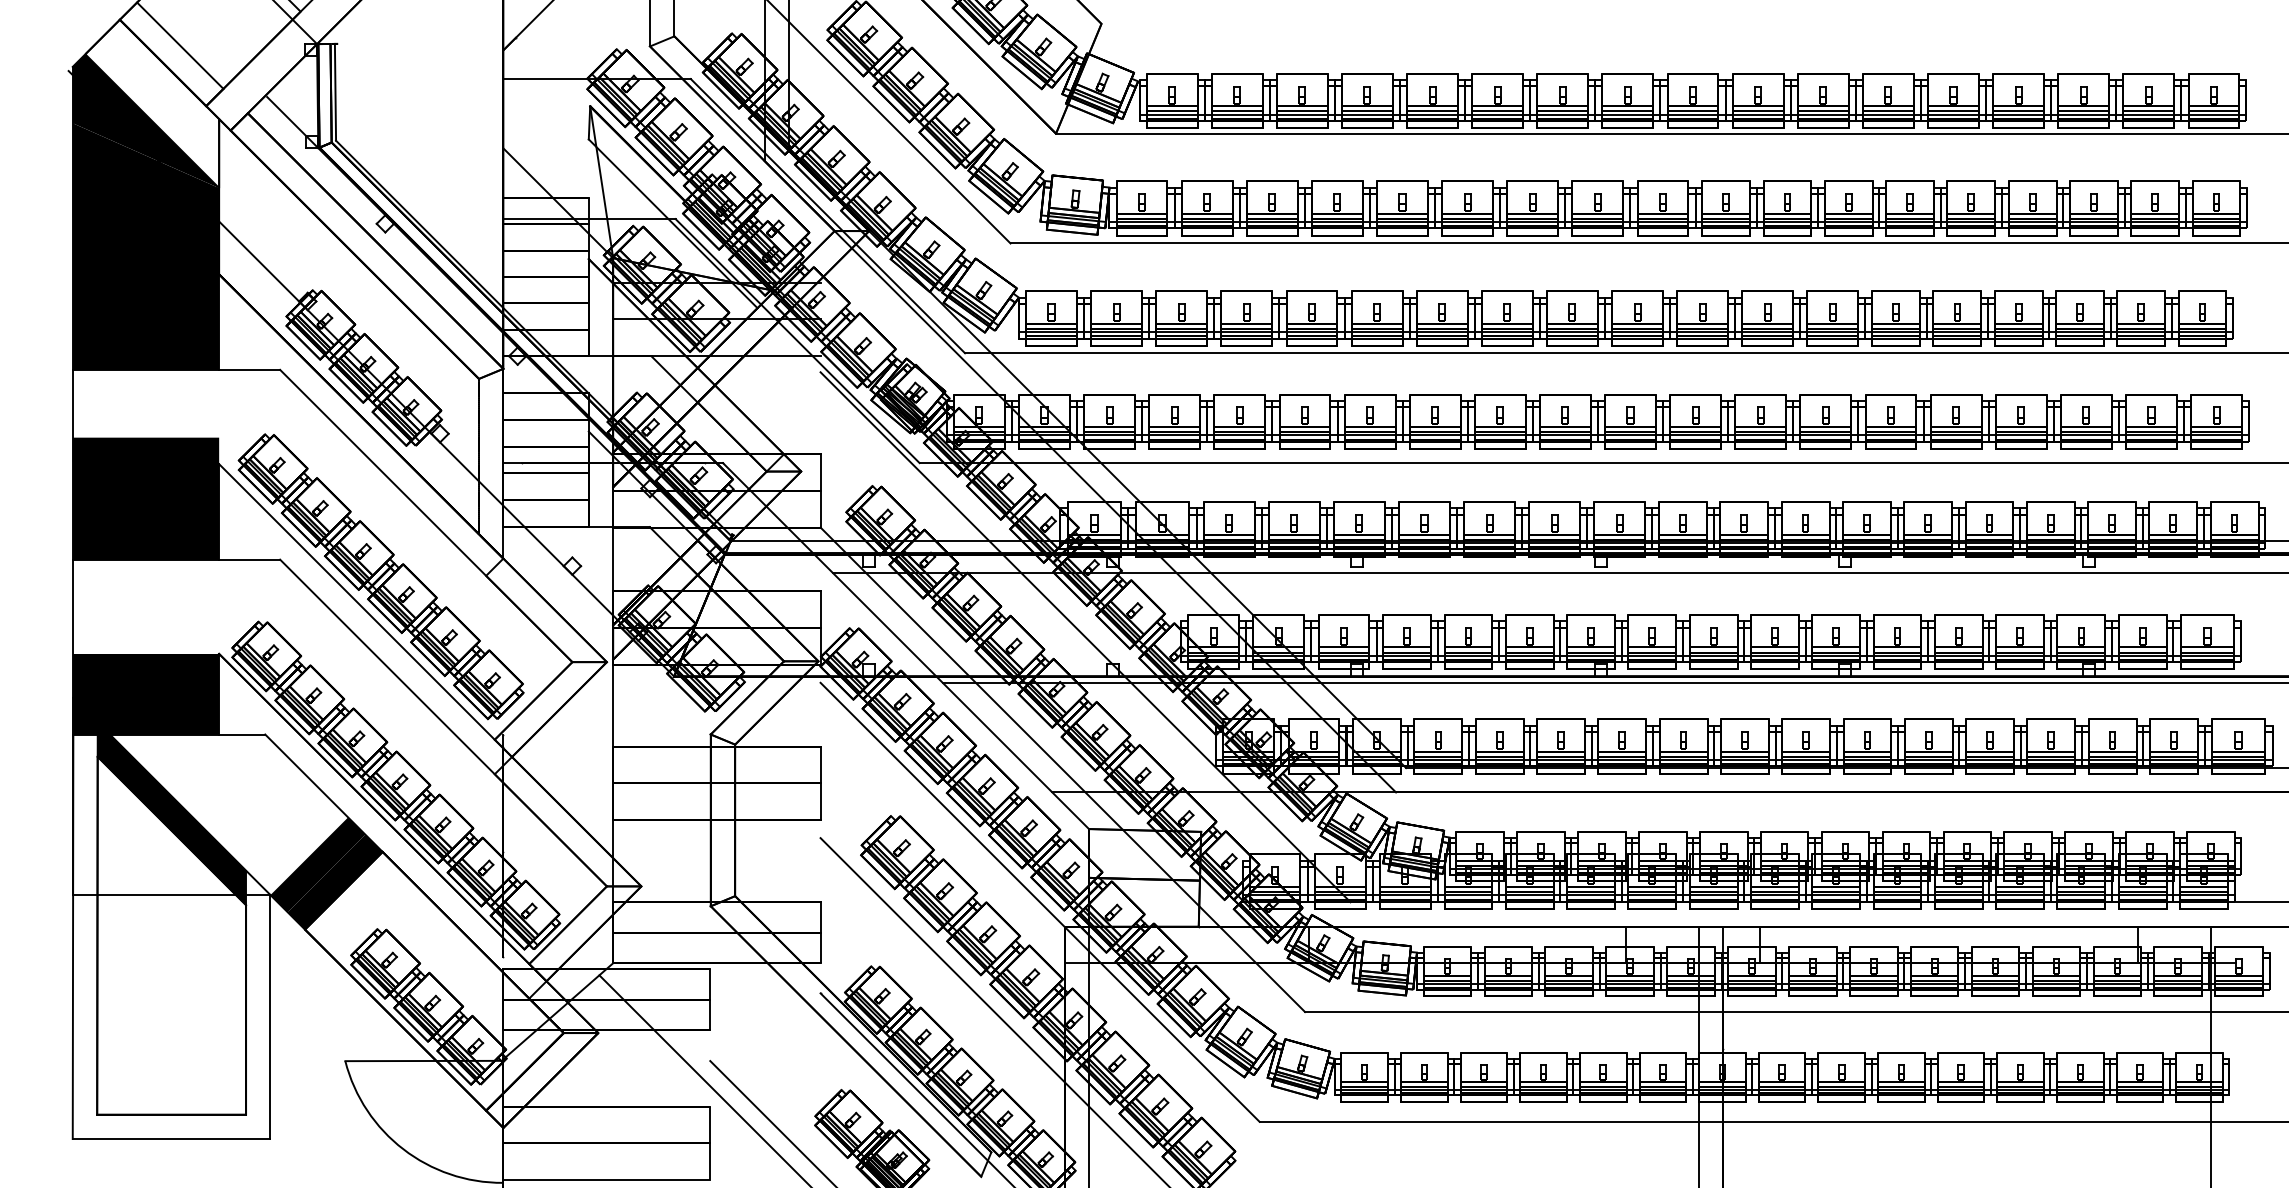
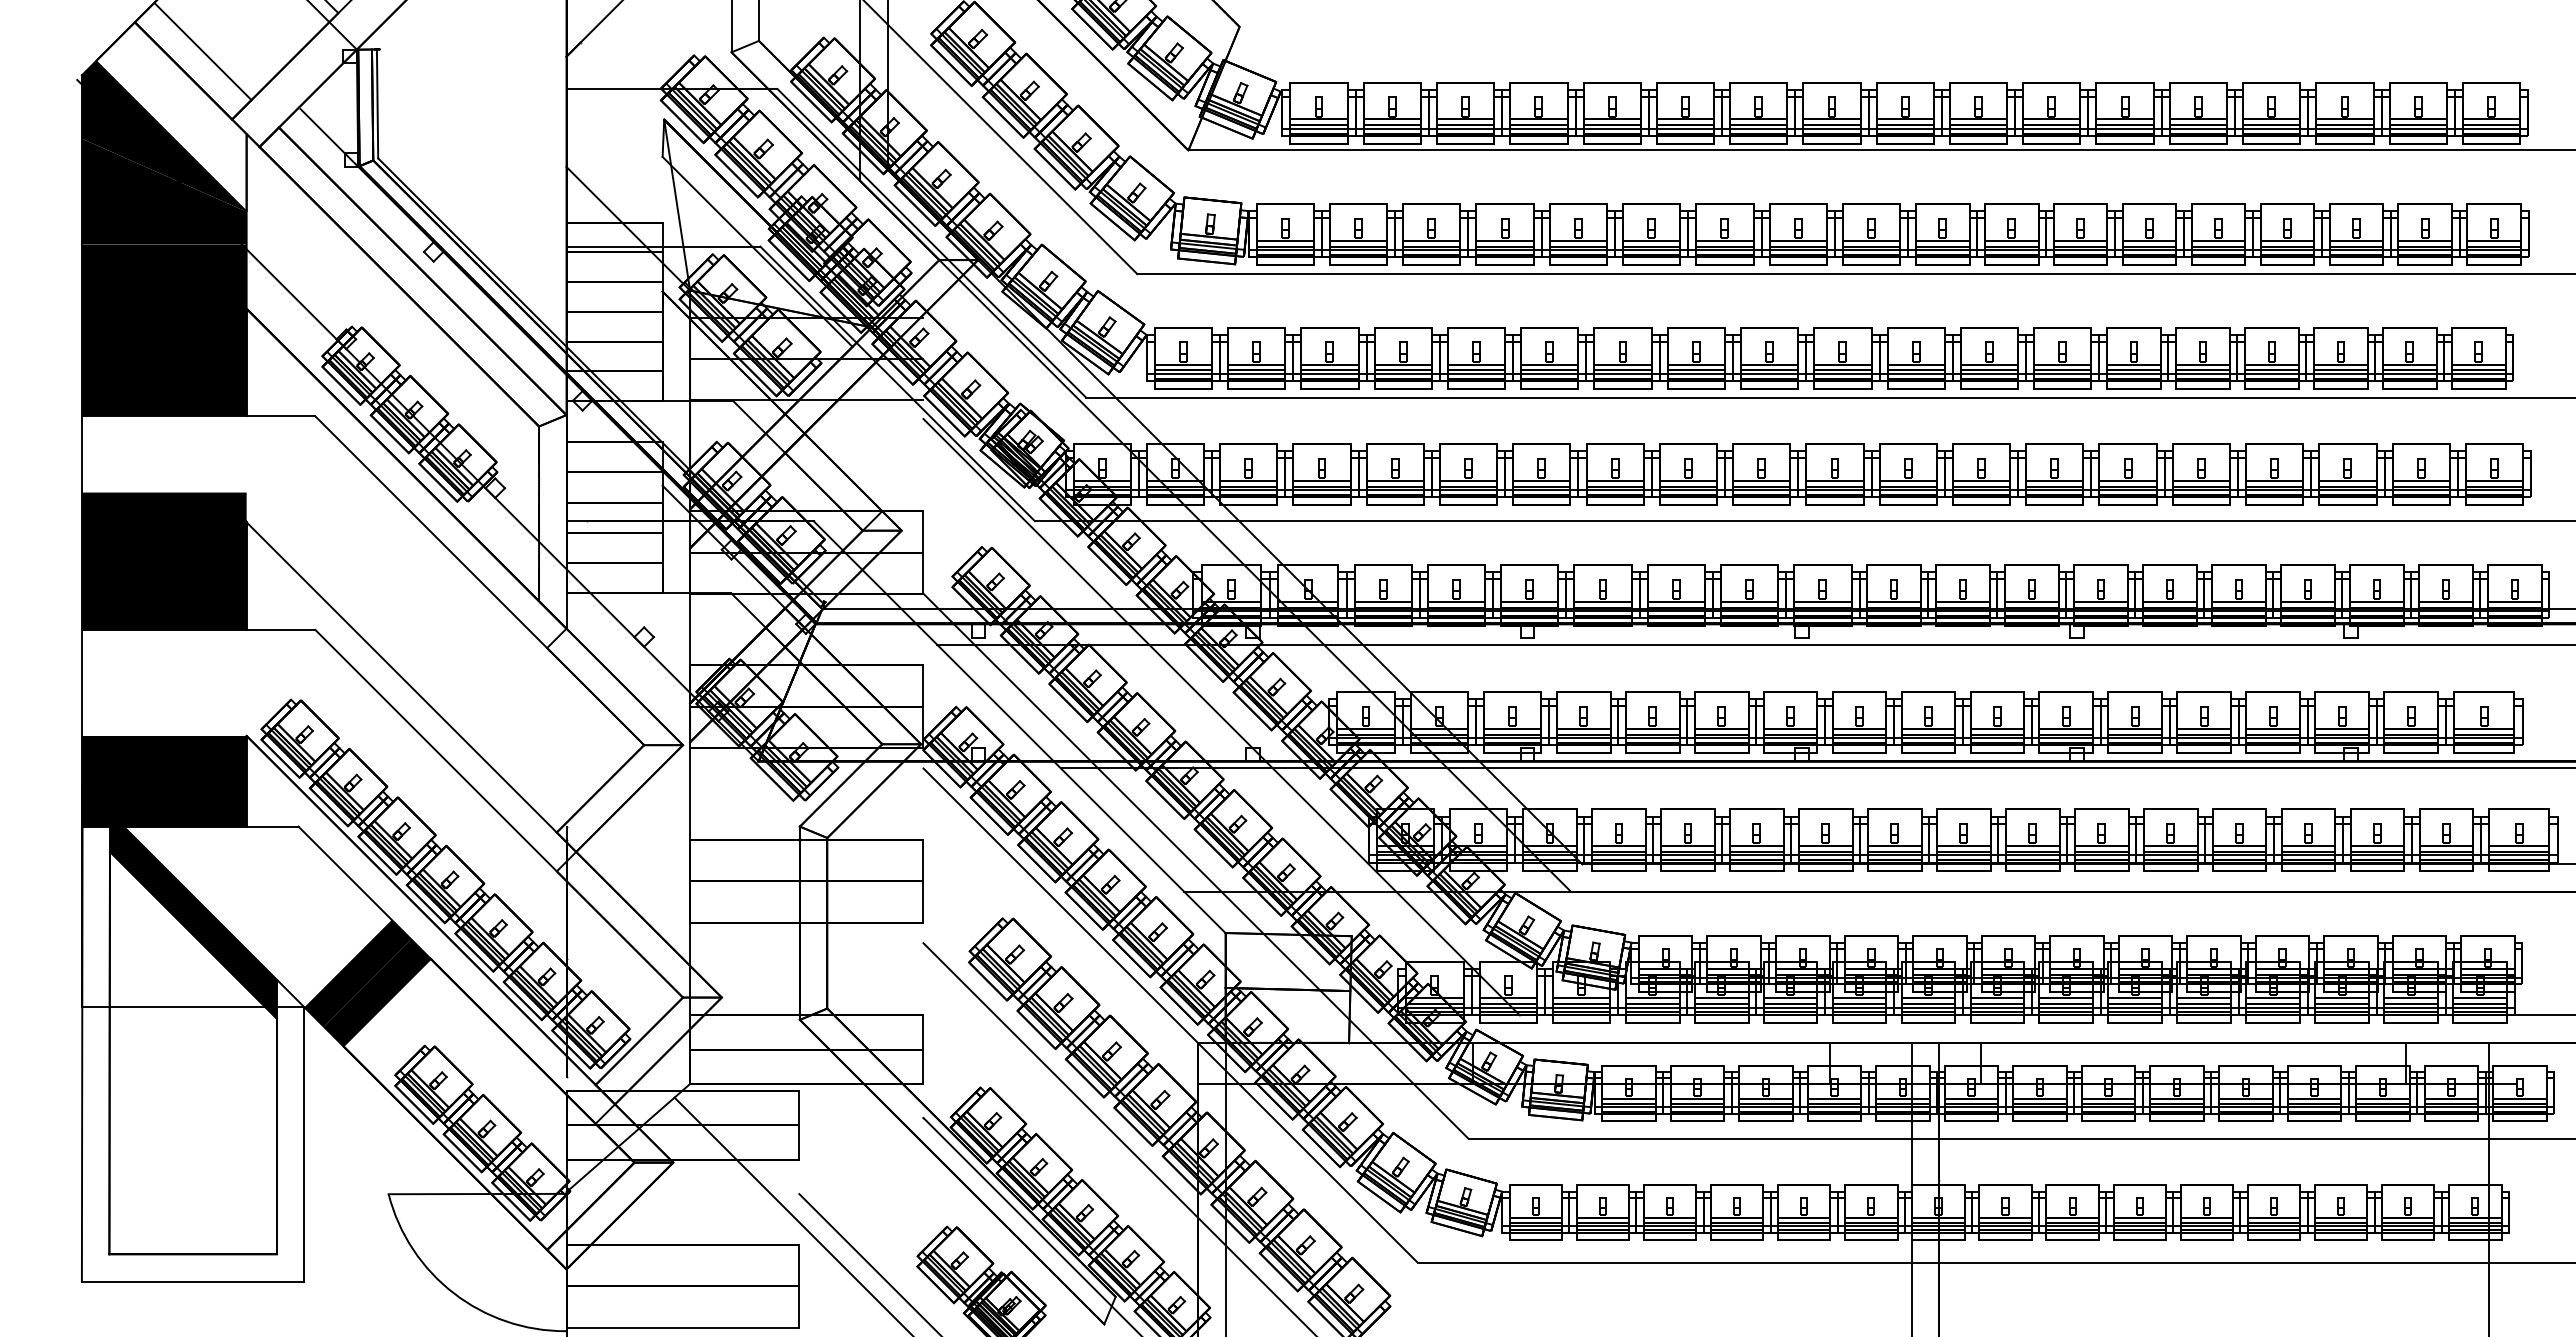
part: (380, 576) -> (428, 648), removed

